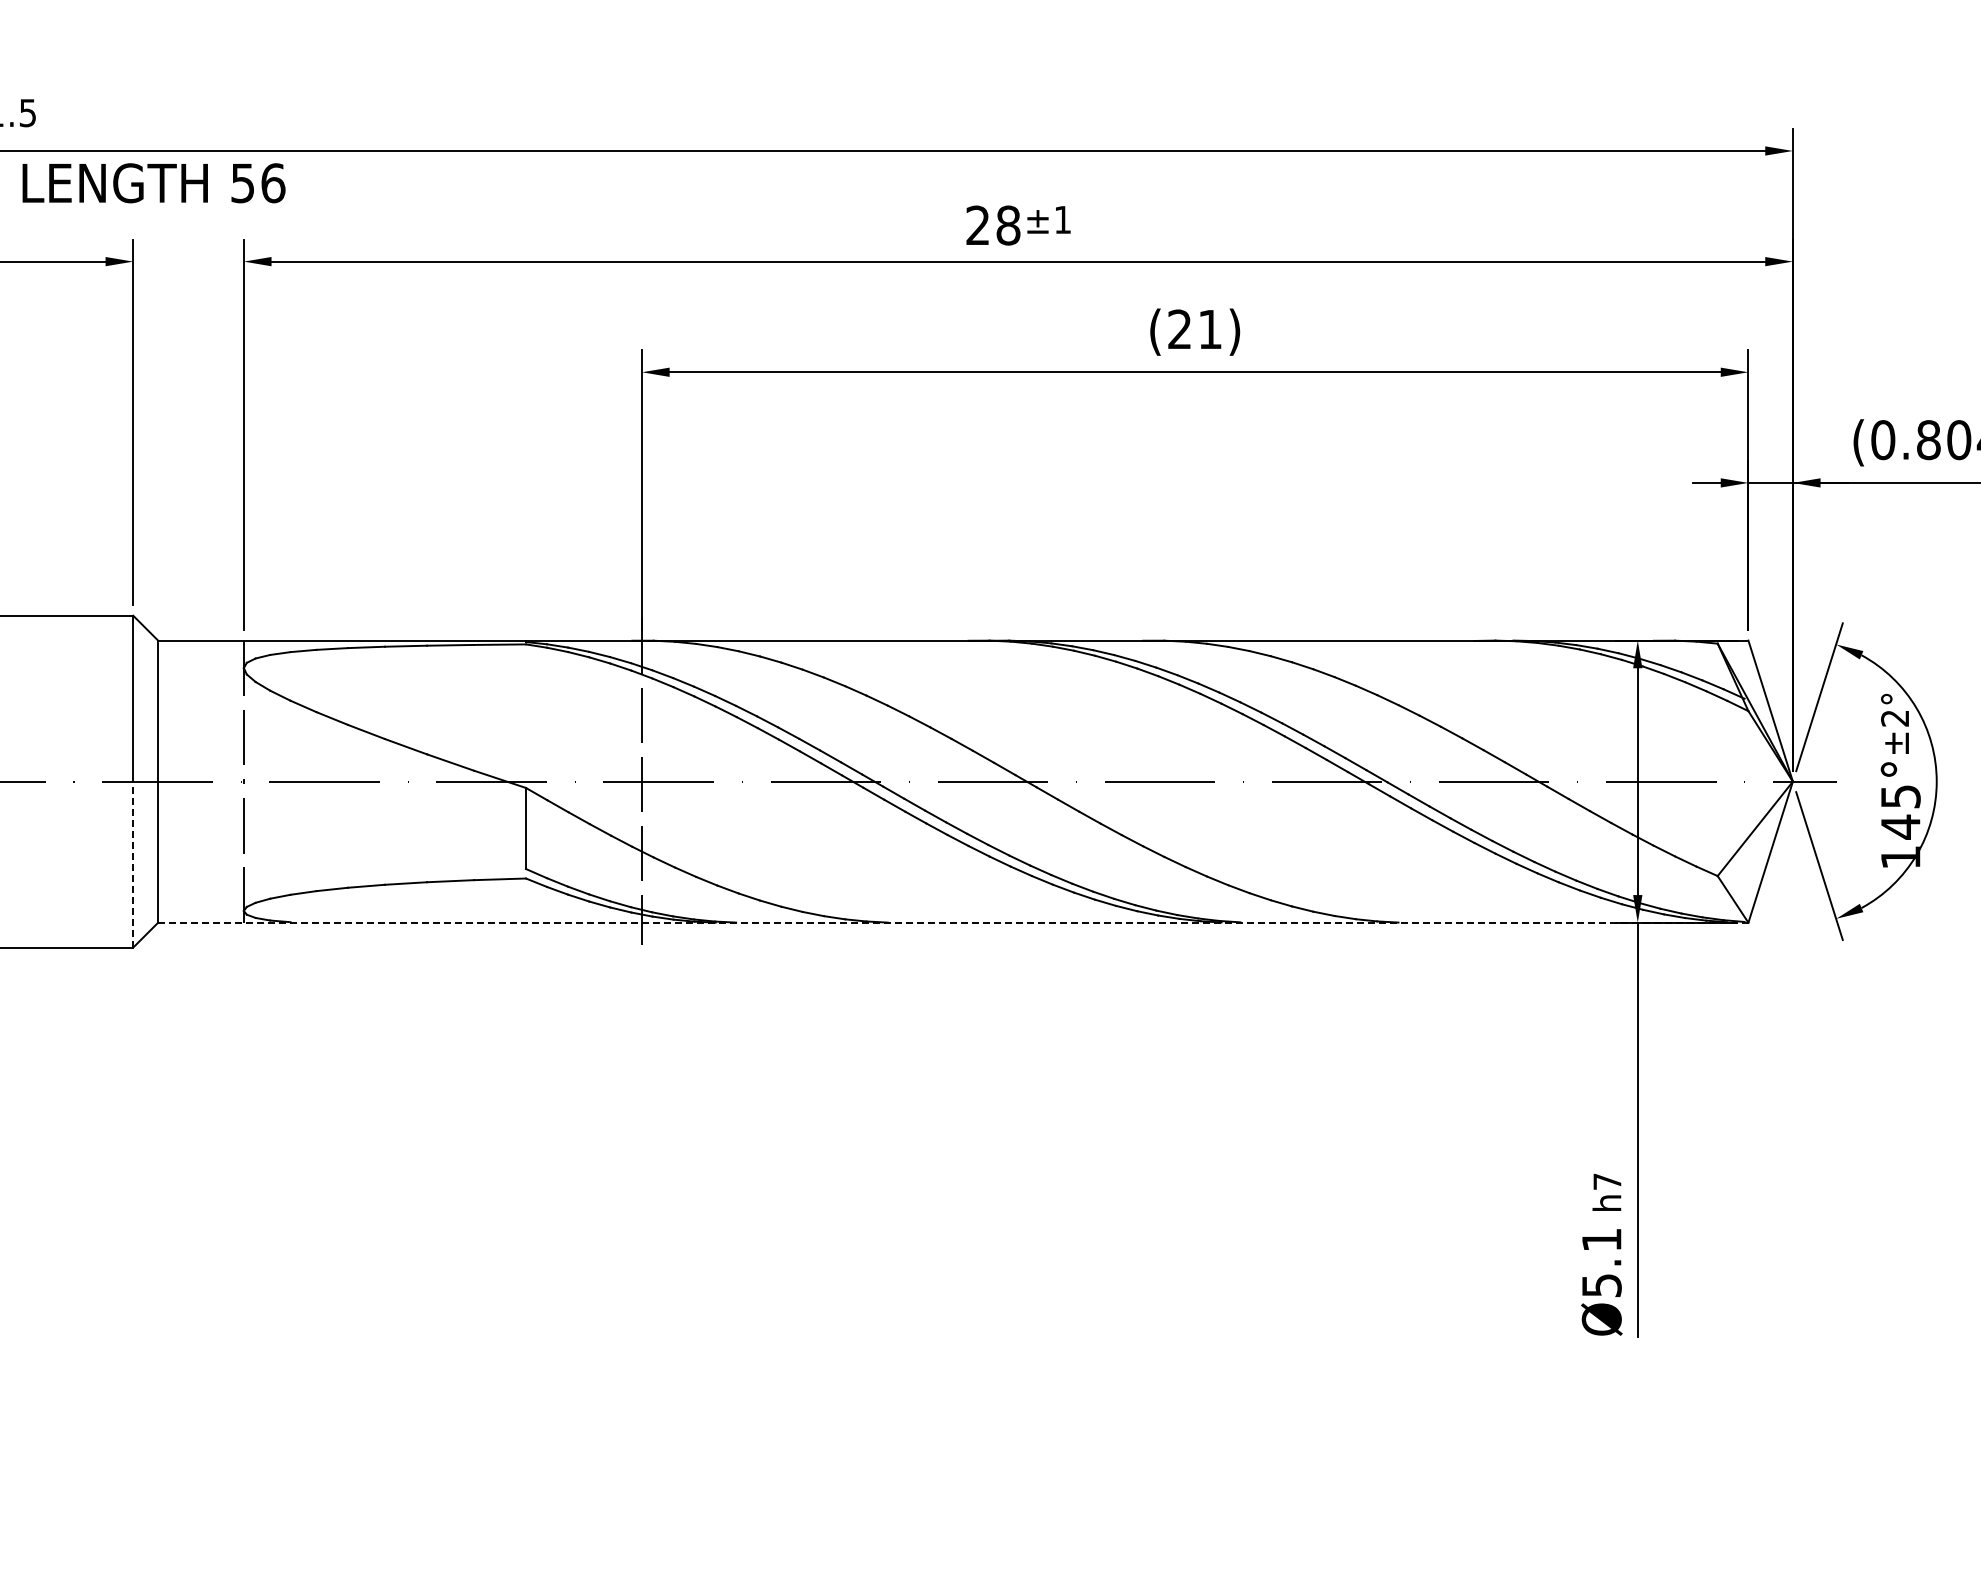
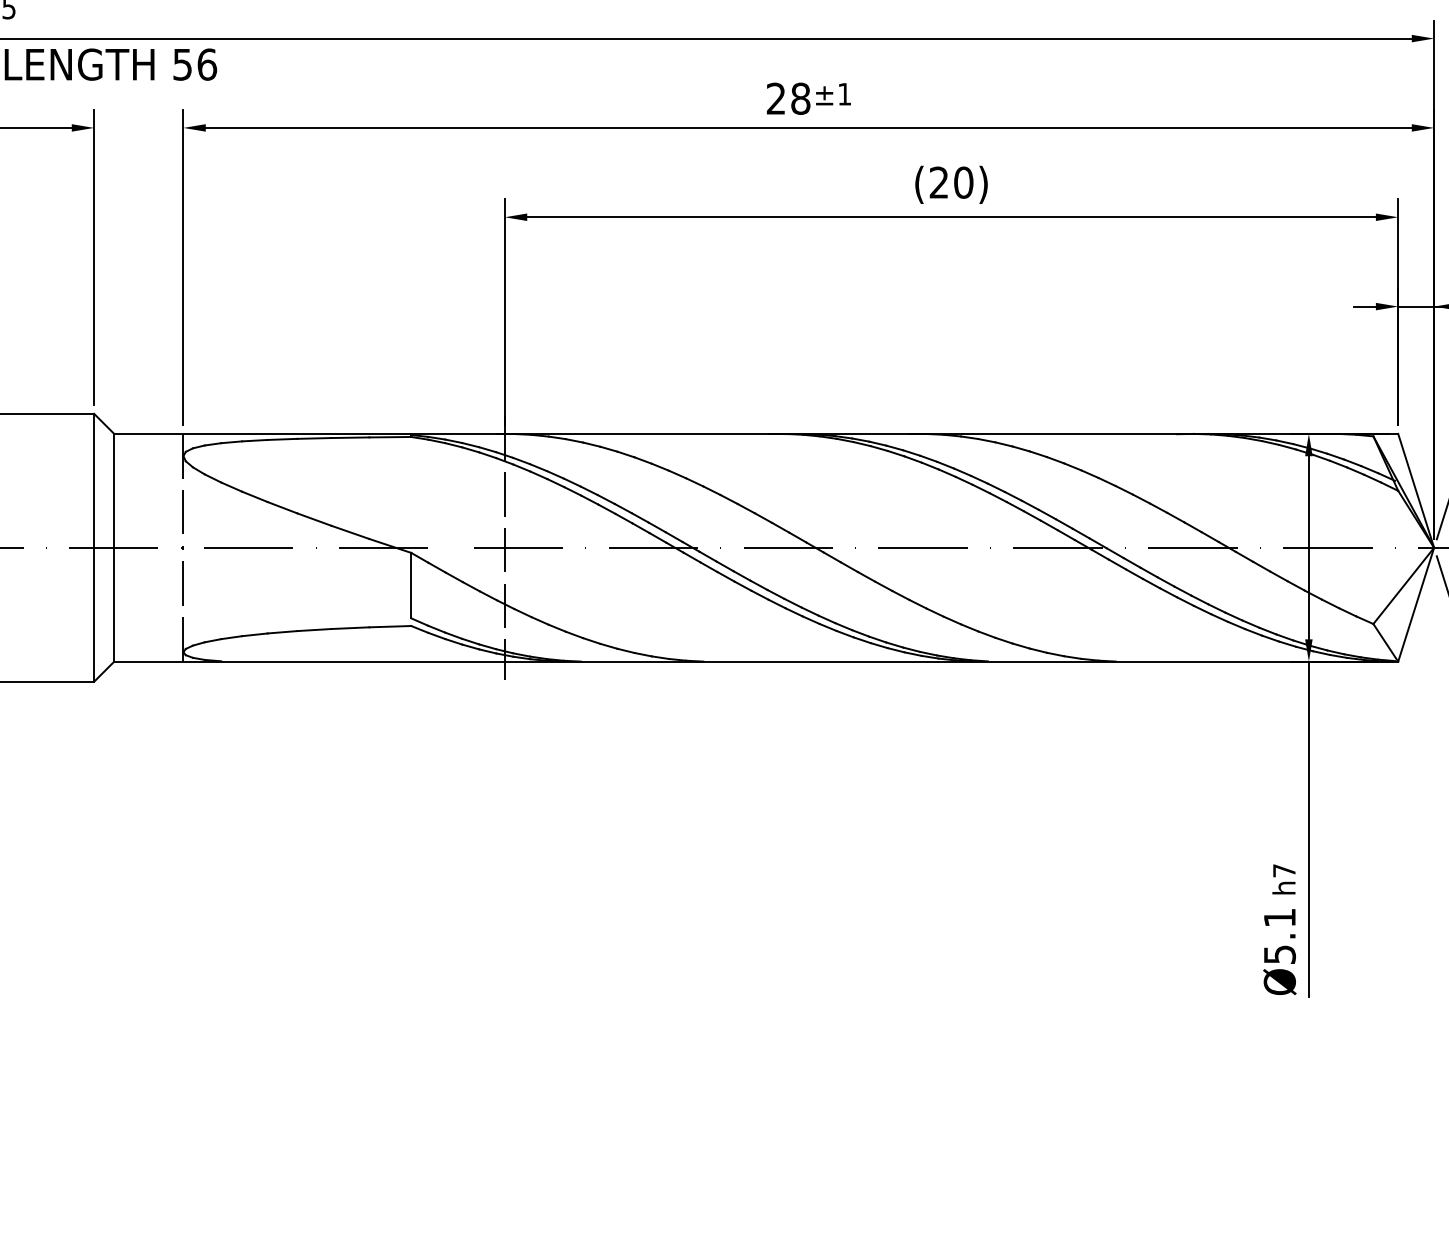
text: (1210, 329) -> (963, 182), (21) -> (20)
line: (133, 864) -> (94, 614), dashed -> solid
line: (953, 922) -> (756, 661), dashed -> solid

